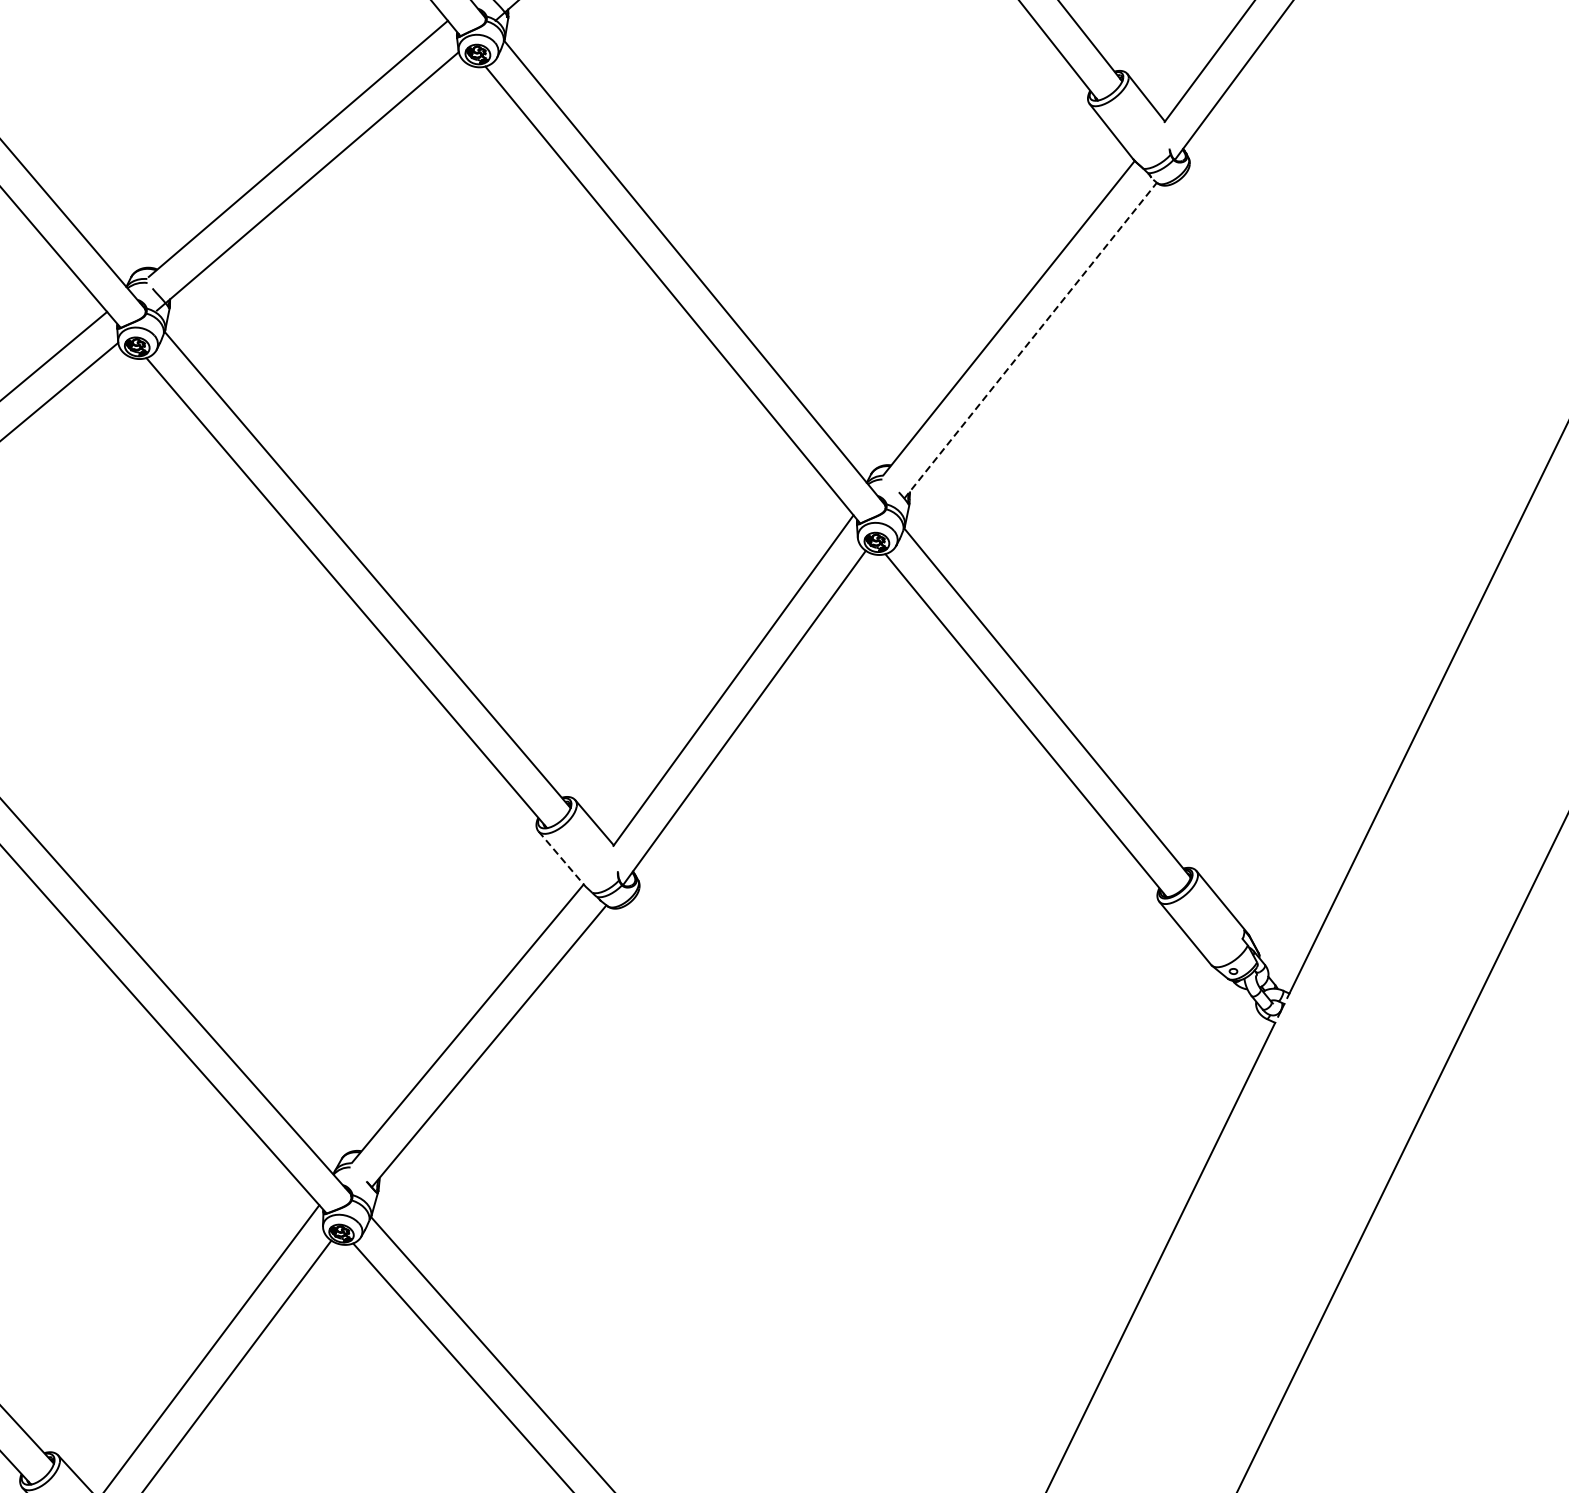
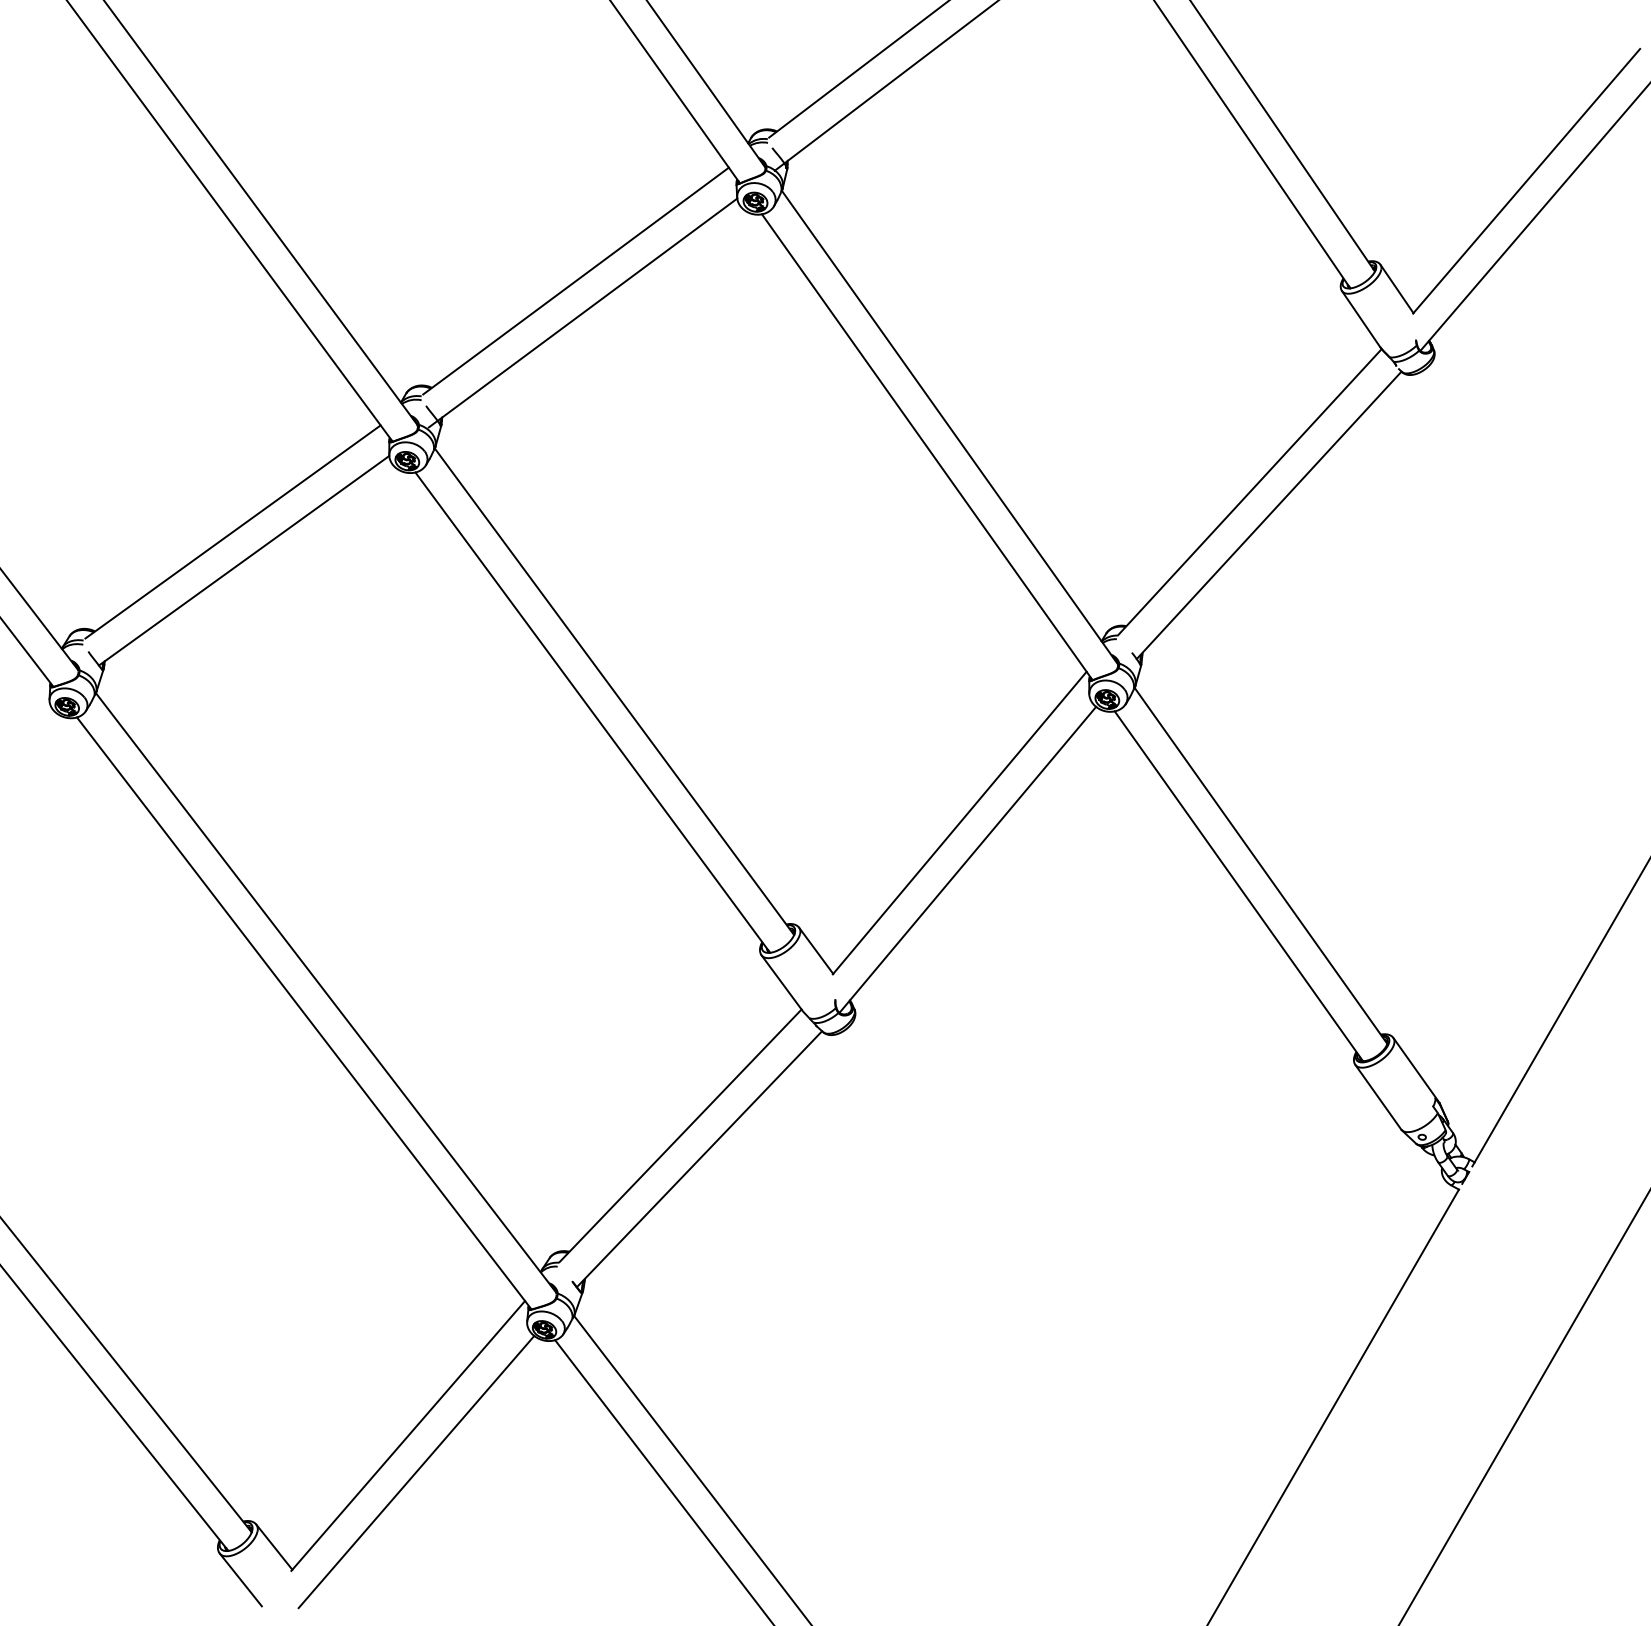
line: (1030, 340) -> (1269, 515), dashed -> solid
line: (561, 857) -> (781, 982), dashed -> solid

